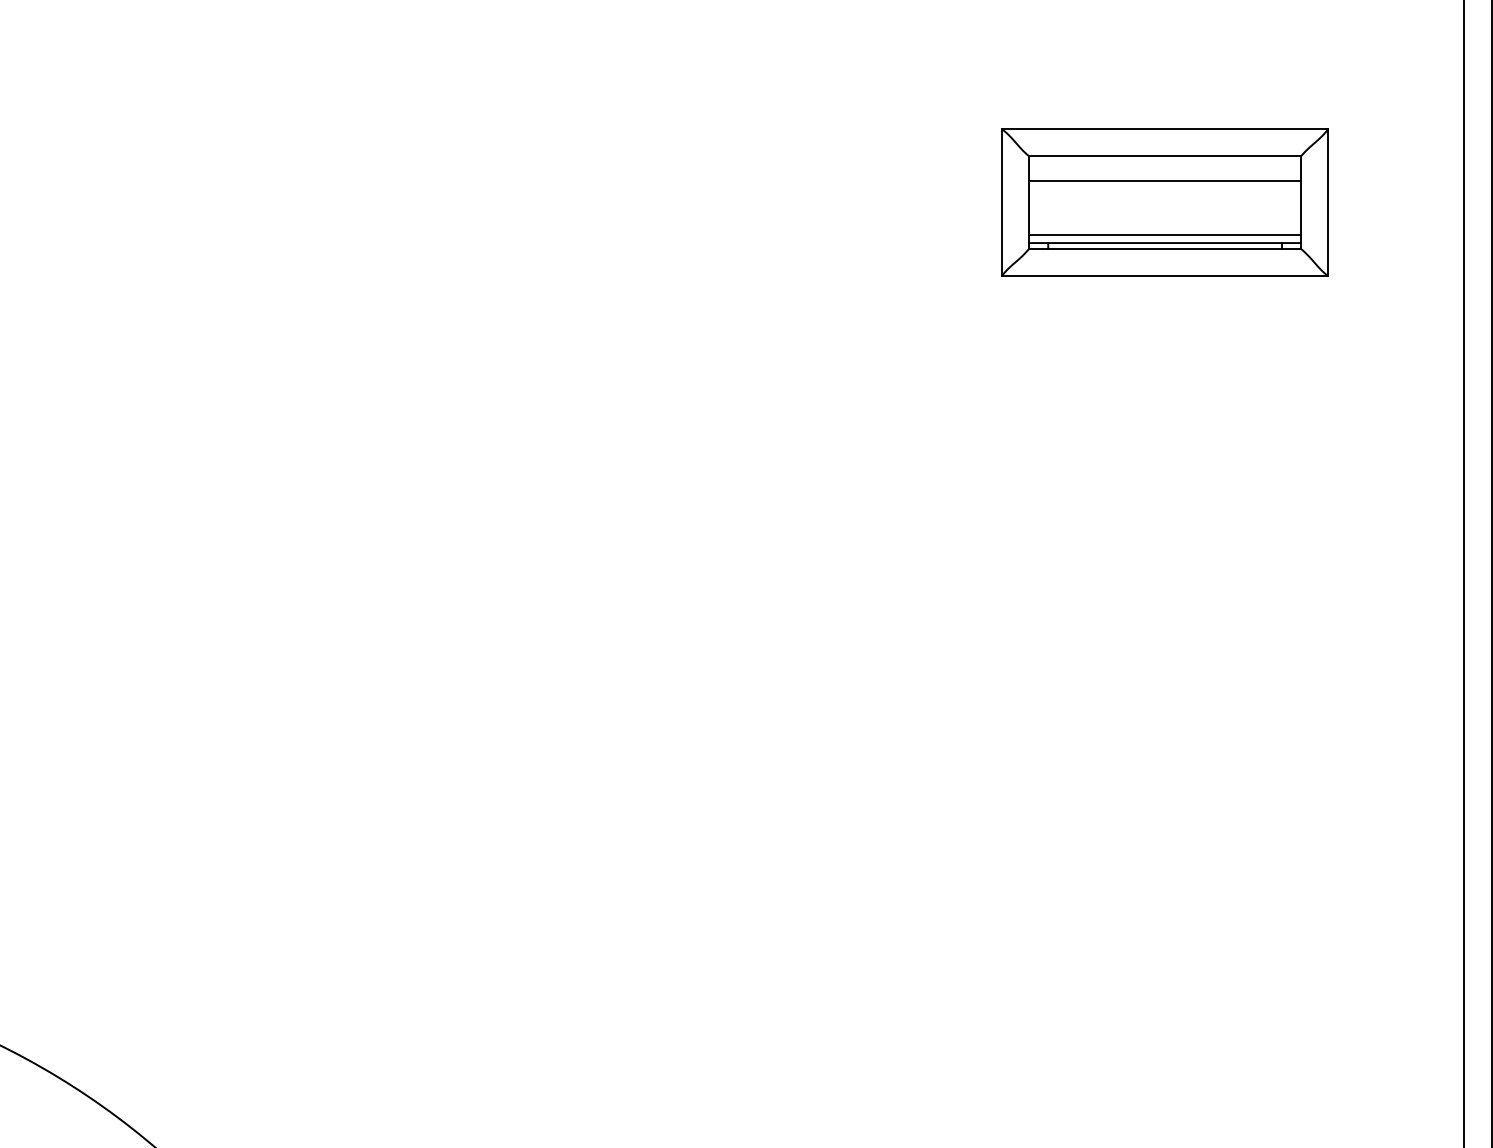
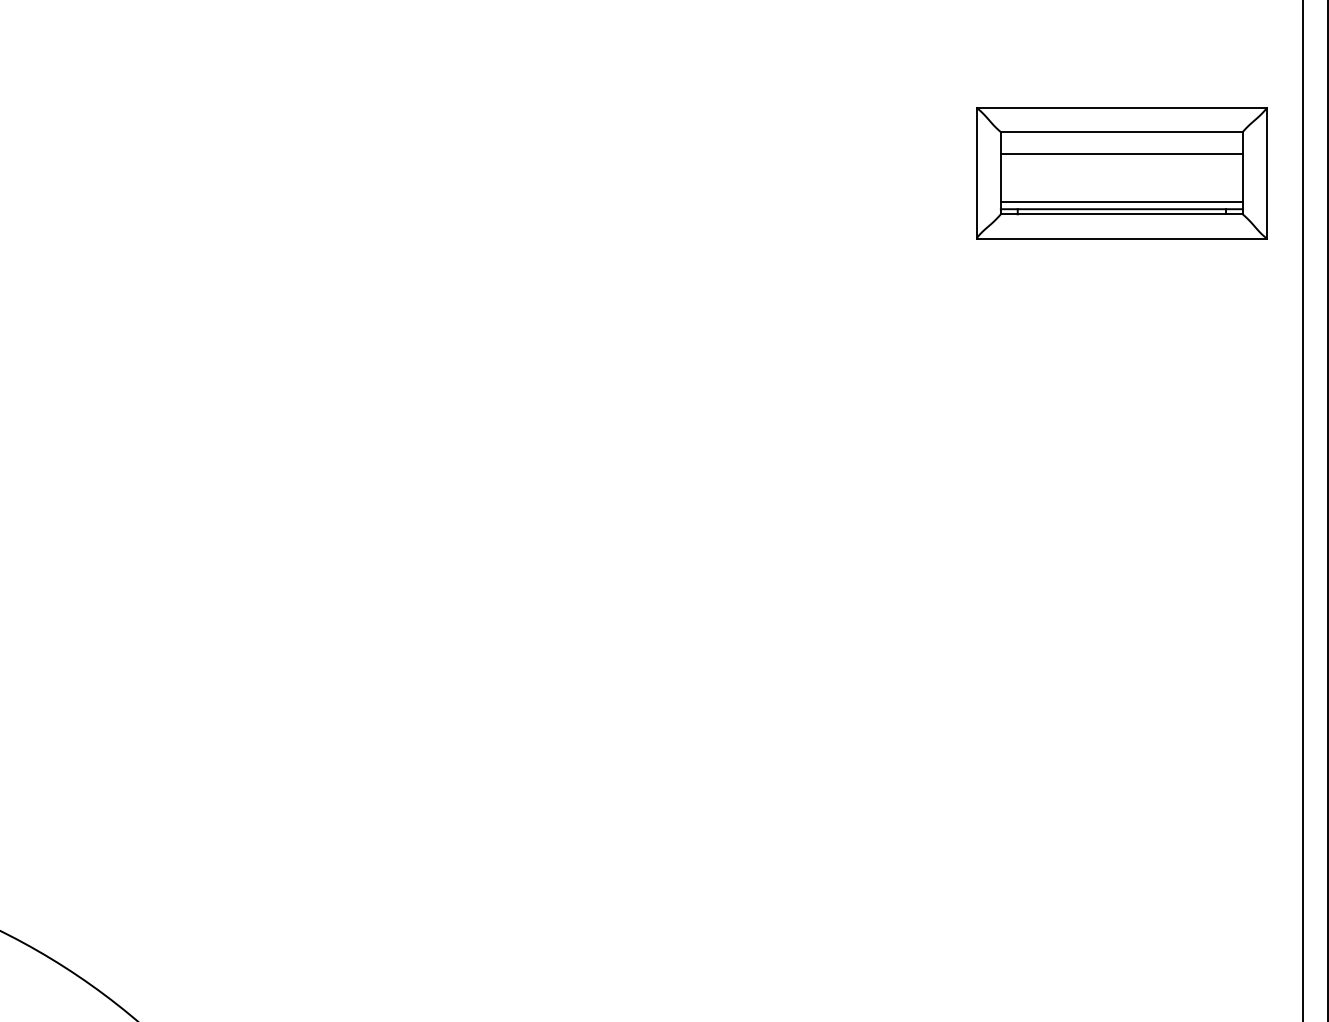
part: (1164, 202) -> (1121, 173), moved

